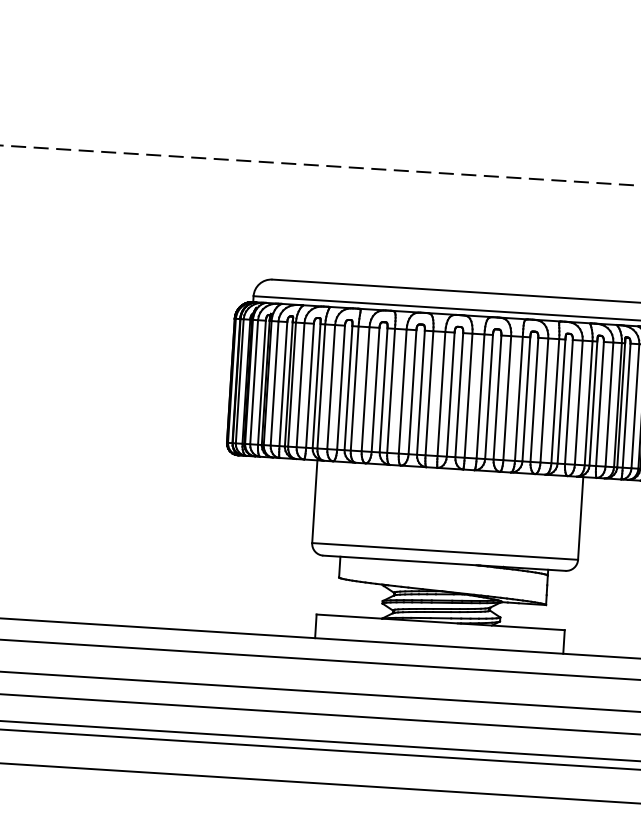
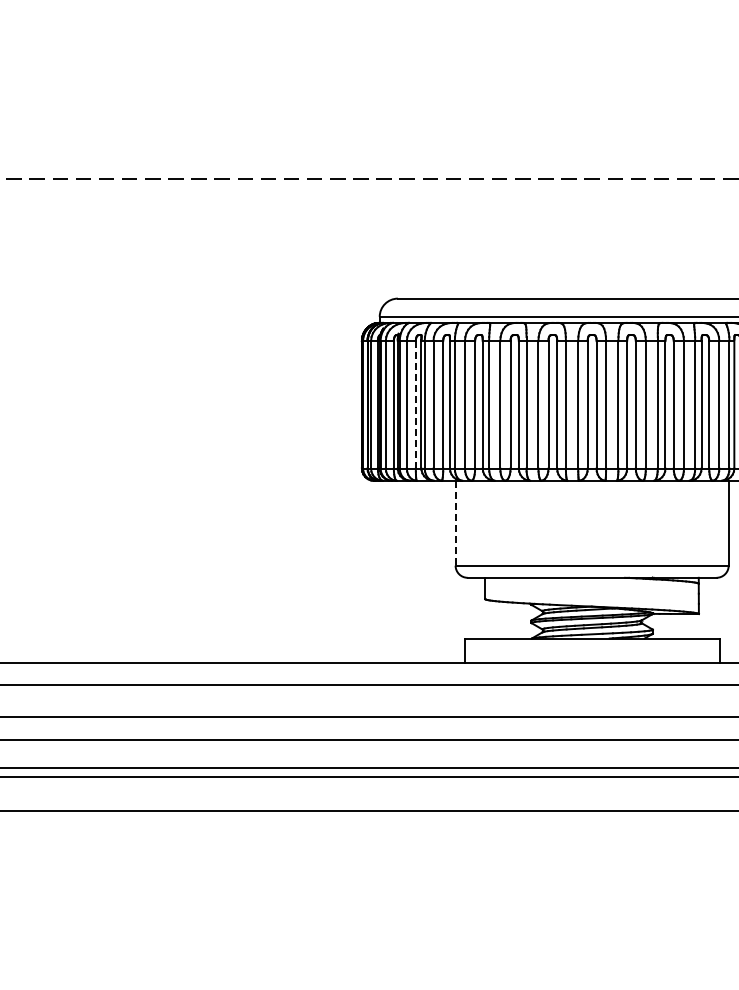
line: (283, 383) -> (415, 404), solid -> dashed
line: (314, 502) -> (455, 523), solid -> dashed

